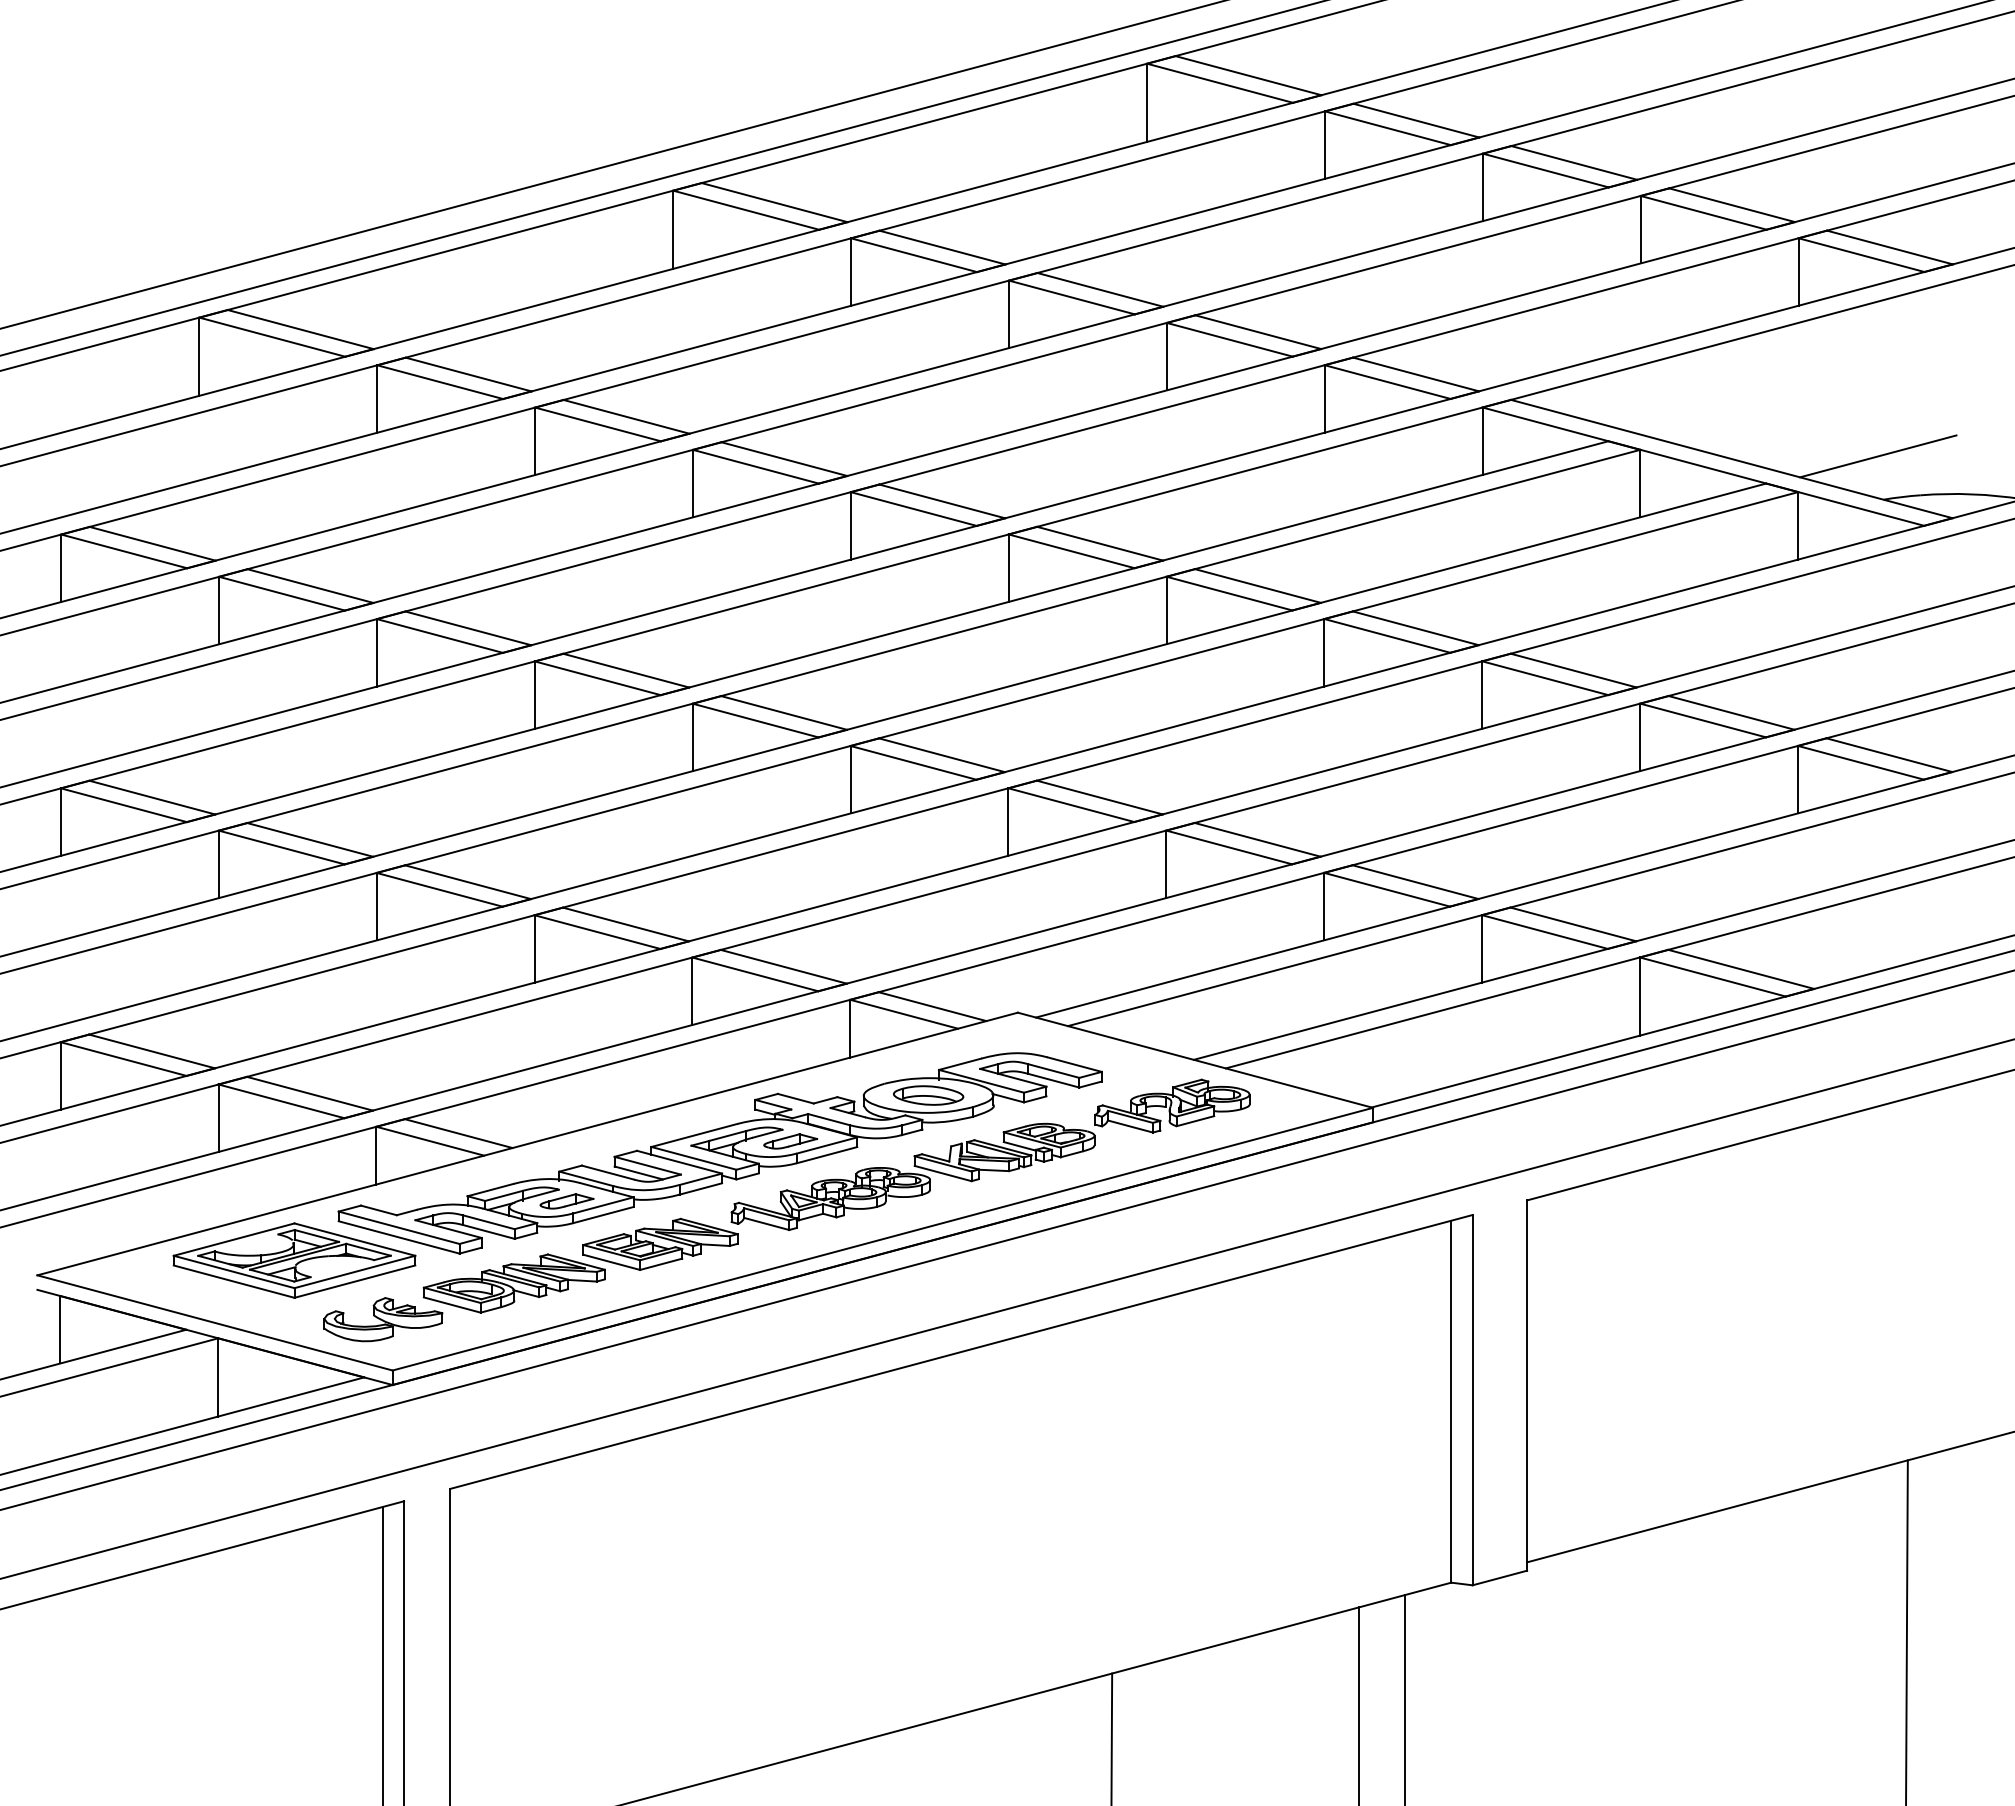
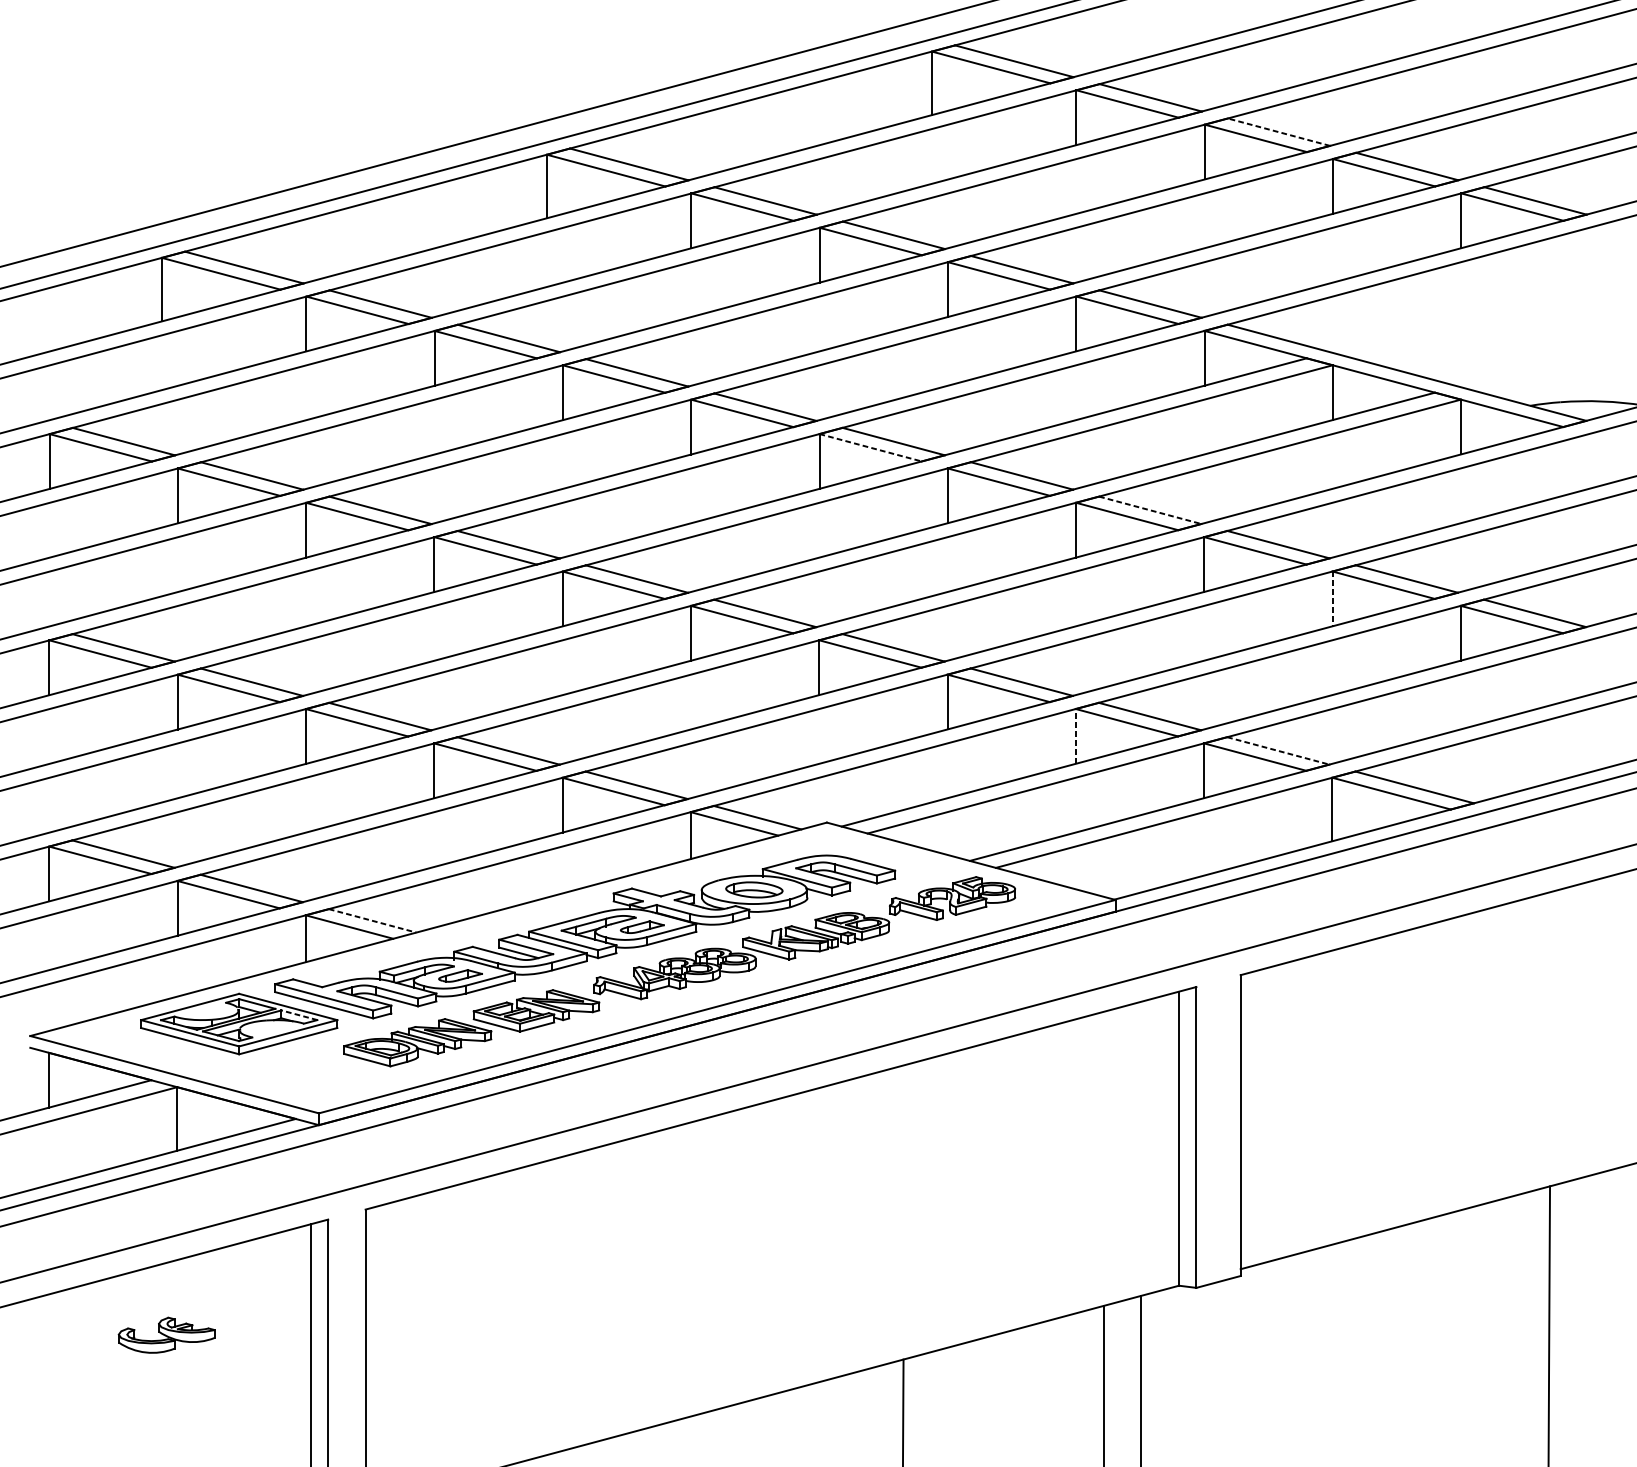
line: (1573, 162) -> (1278, 131), solid -> dashed
line: (1878, 456) -> (1526, 370), removed
line: (1072, 551) -> (871, 447), solid -> dashed
line: (1416, 628) -> (1150, 510), solid -> dashed
line: (1640, 737) -> (1332, 599), solid -> dashed
line: (1324, 906) -> (1076, 736), solid -> dashed
line: (1573, 924) -> (1278, 750), solid -> dashed
line: (458, 1133) -> (372, 920), solid -> dashed
line: (368, 1249) -> (299, 1015), solid -> dashed
part: (383, 1319) -> (166, 1335), moved

